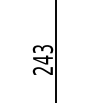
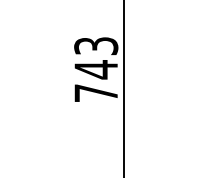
text: (42, 70) -> (95, 92), 243 -> 743

